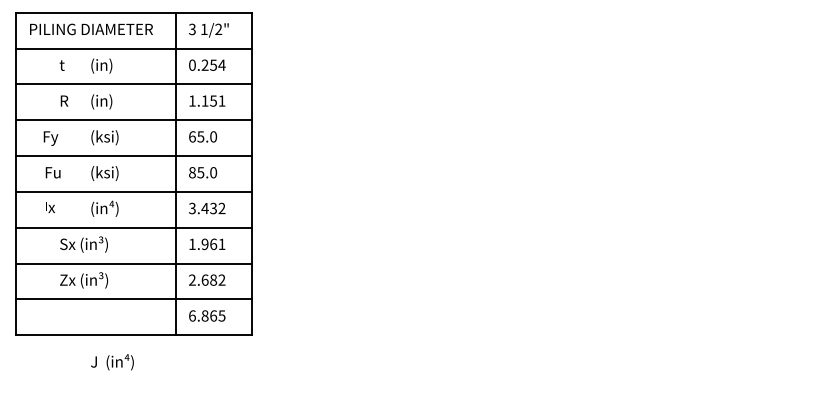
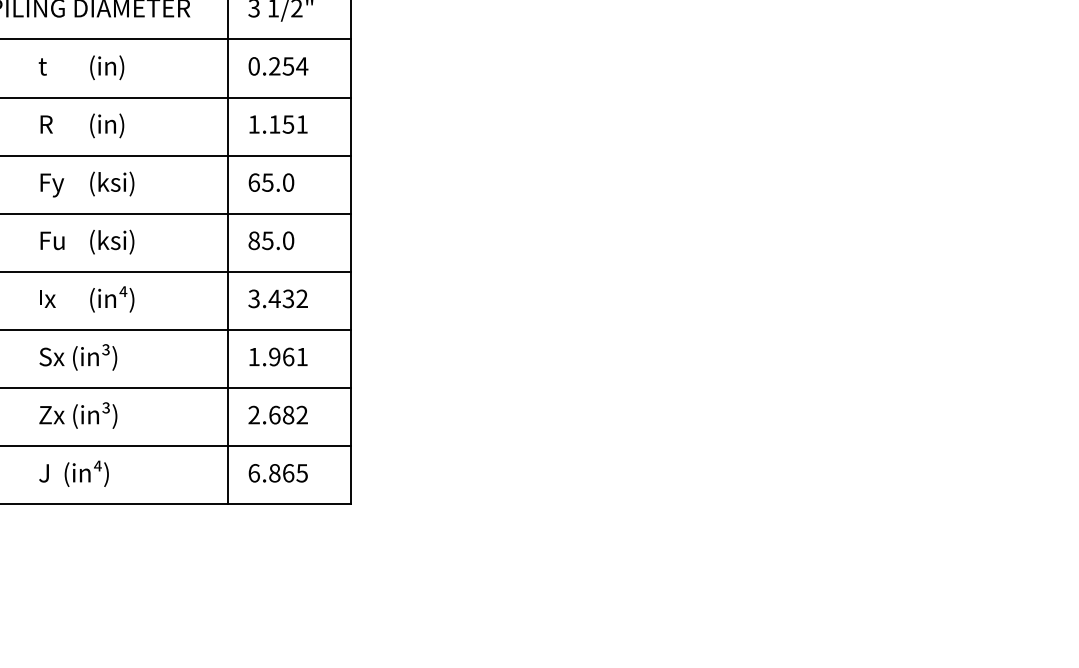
text: (50, 138) -> (51, 185), moved
text: (52, 172) -> (51, 240), moved
text: (50, 207) -> (48, 298), moved
text: (112, 362) -> (74, 474), moved

